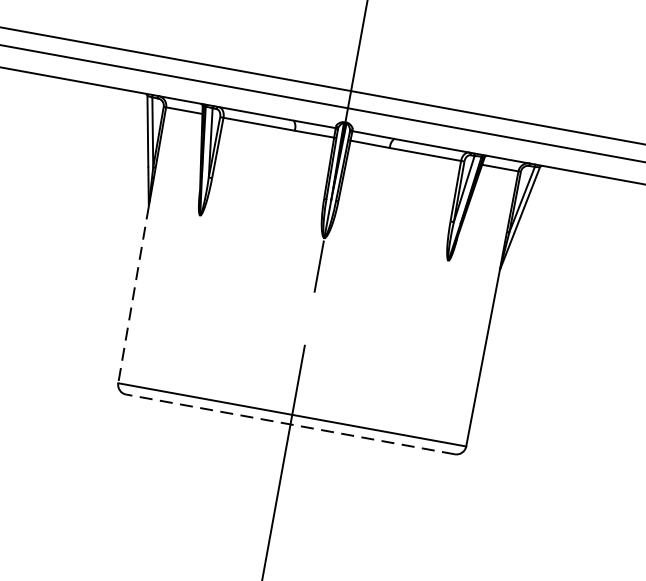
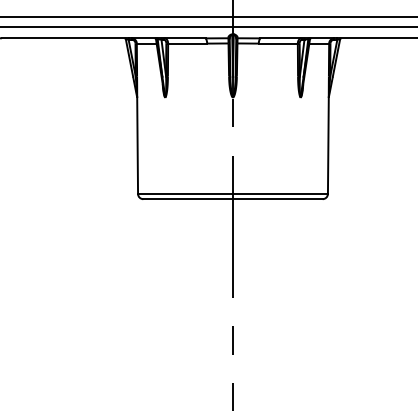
line: (133, 296) -> (137, 146), dashed -> solid
line: (291, 425) -> (233, 199), dashed -> solid

